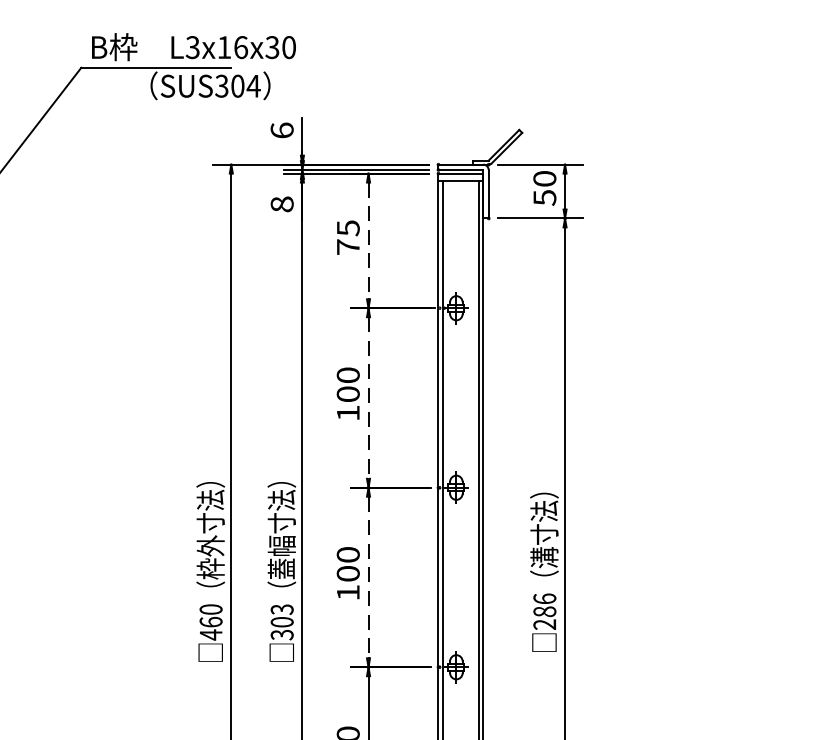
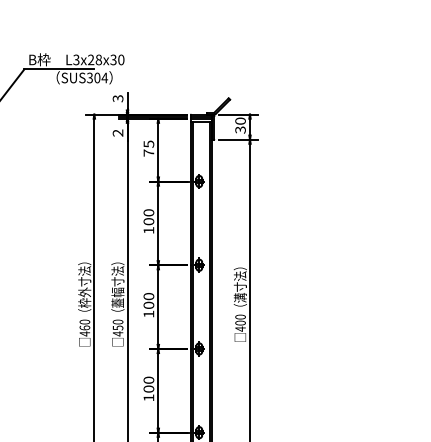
text: (233, 46) -> (95, 59), L3x16x30 -> L3x28x30
text: (280, 130) -> (117, 98), 6 -> 3
text: (542, 196) -> (239, 129), 50 -> 30
text: (280, 203) -> (117, 132), 8 -> 2
line: (368, 241) -> (158, 150), dashed -> solid
line: (368, 398) -> (158, 223), dashed -> solid
line: (368, 578) -> (158, 307), dashed -> solid
text: (544, 610) -> (240, 322), 286 -> 400
text: (280, 621) -> (117, 327), 303 -> 450

